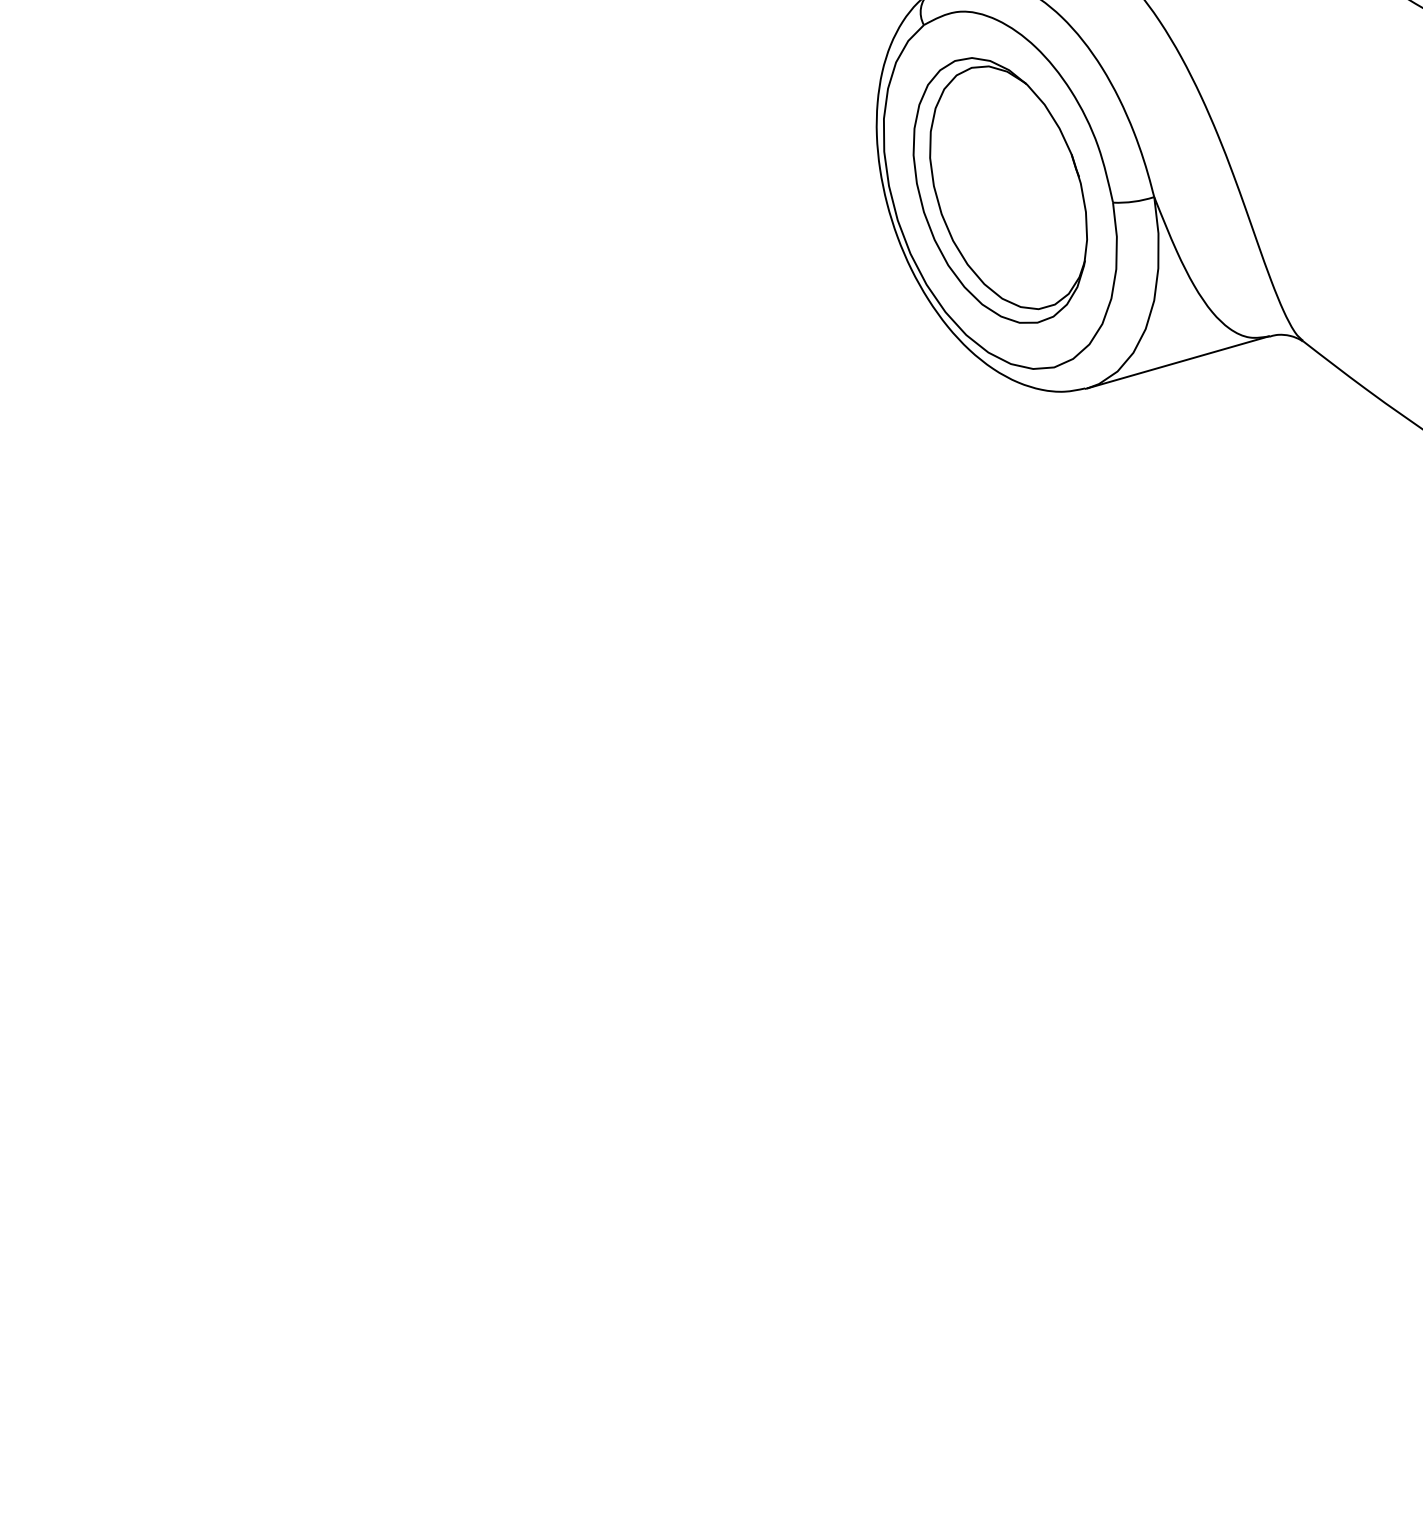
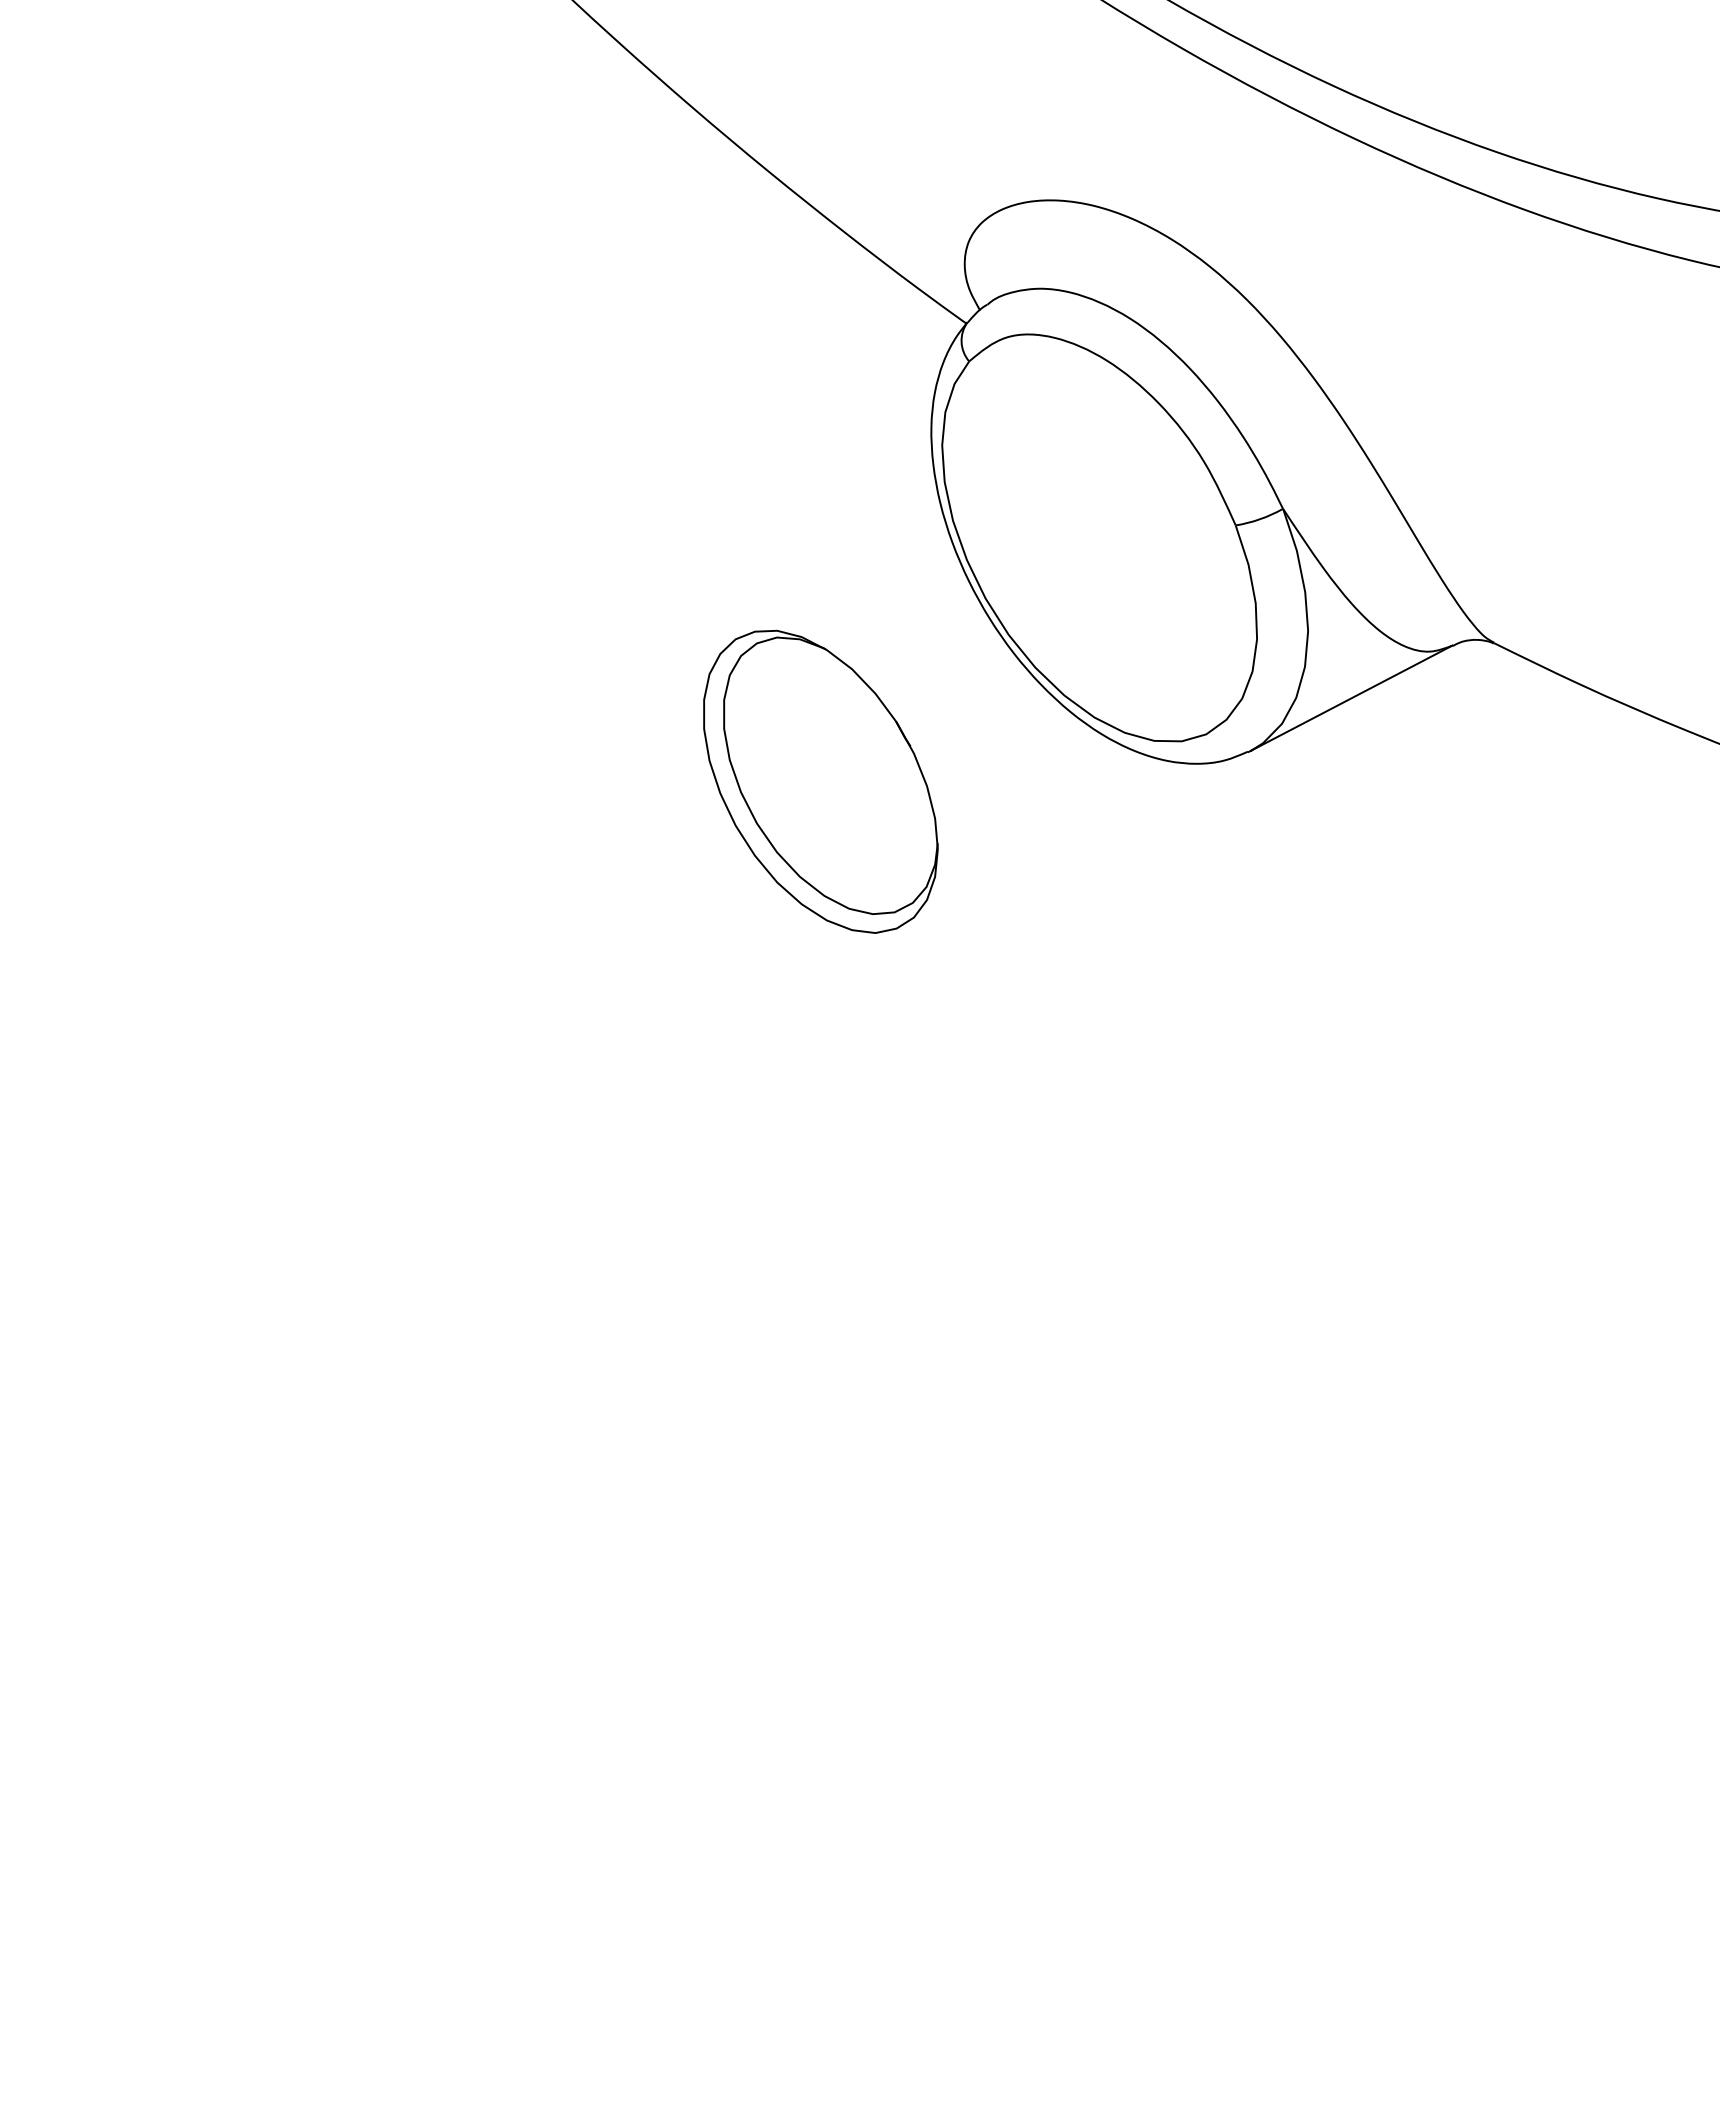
part: (1000, 190) -> (820, 781), moved

